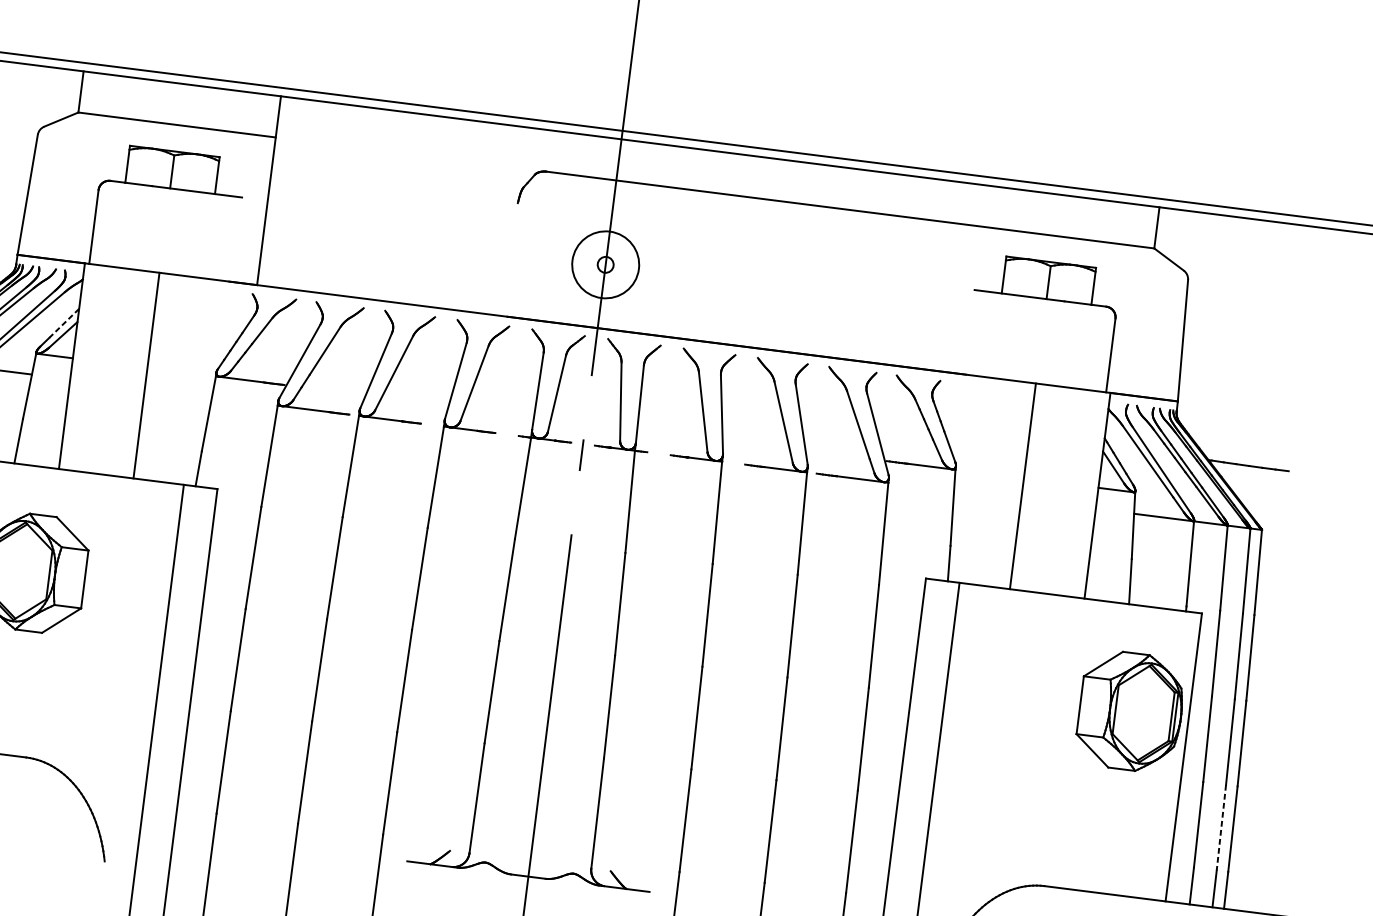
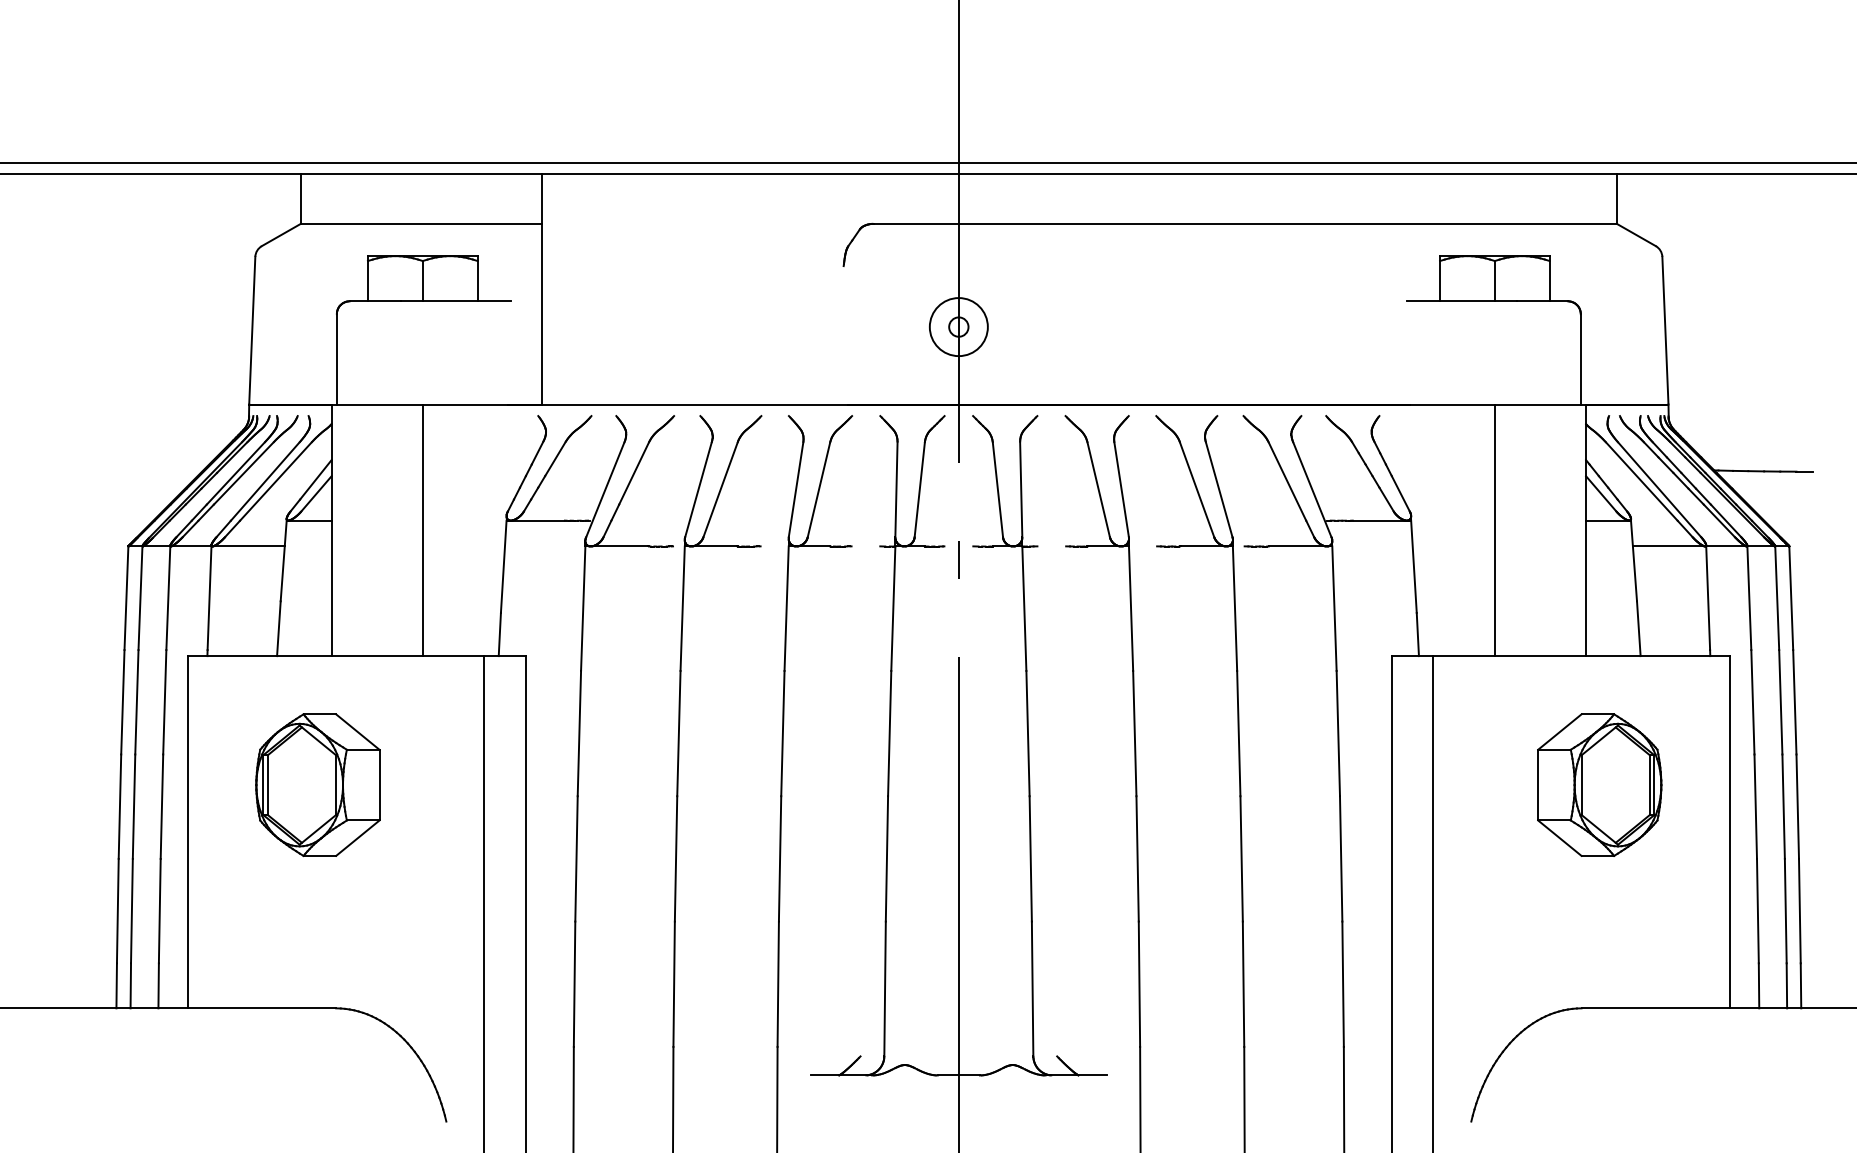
circle: (605, 265) -> (958, 327), size x0.71
line: (63, 323) -> (315, 480), dashed -> solid
part: (1130, 711) -> (1599, 784), moved
line: (1221, 827) -> (1785, 911), dashed -> solid

